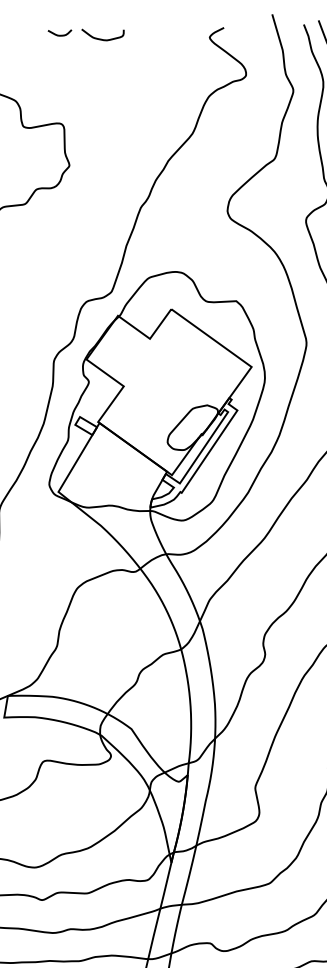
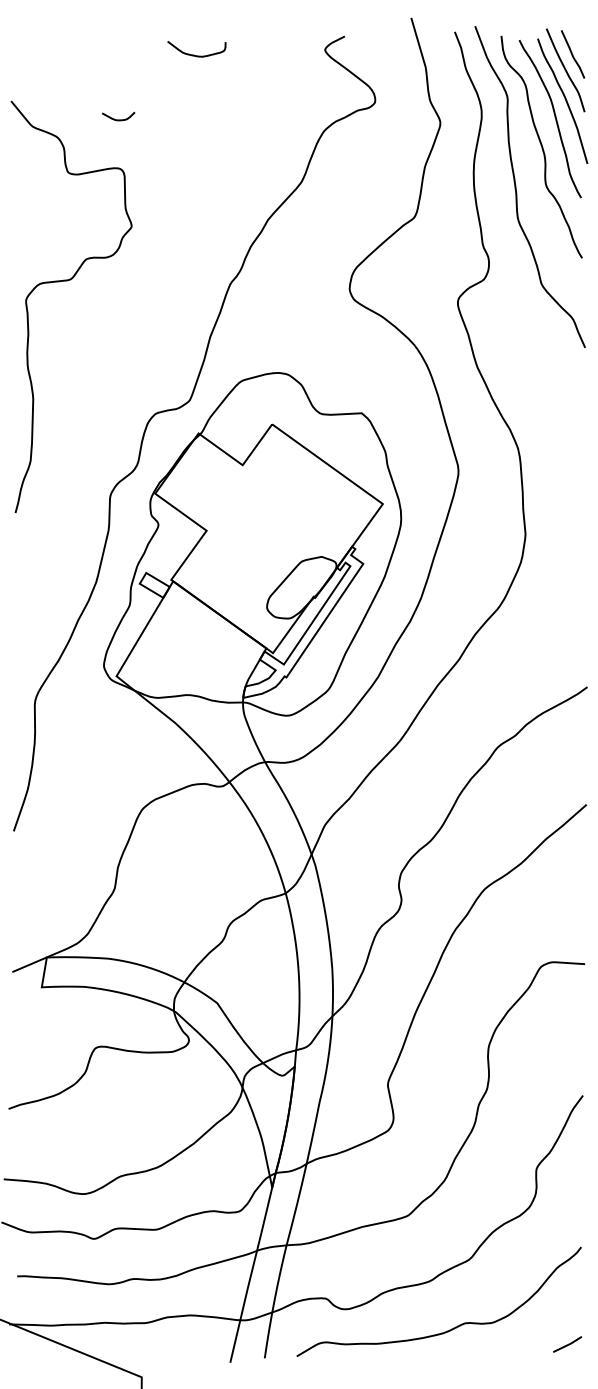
curve: (59, 35) -> (118, 119), moved
curve: (101, 38) -> (194, 54), moved

